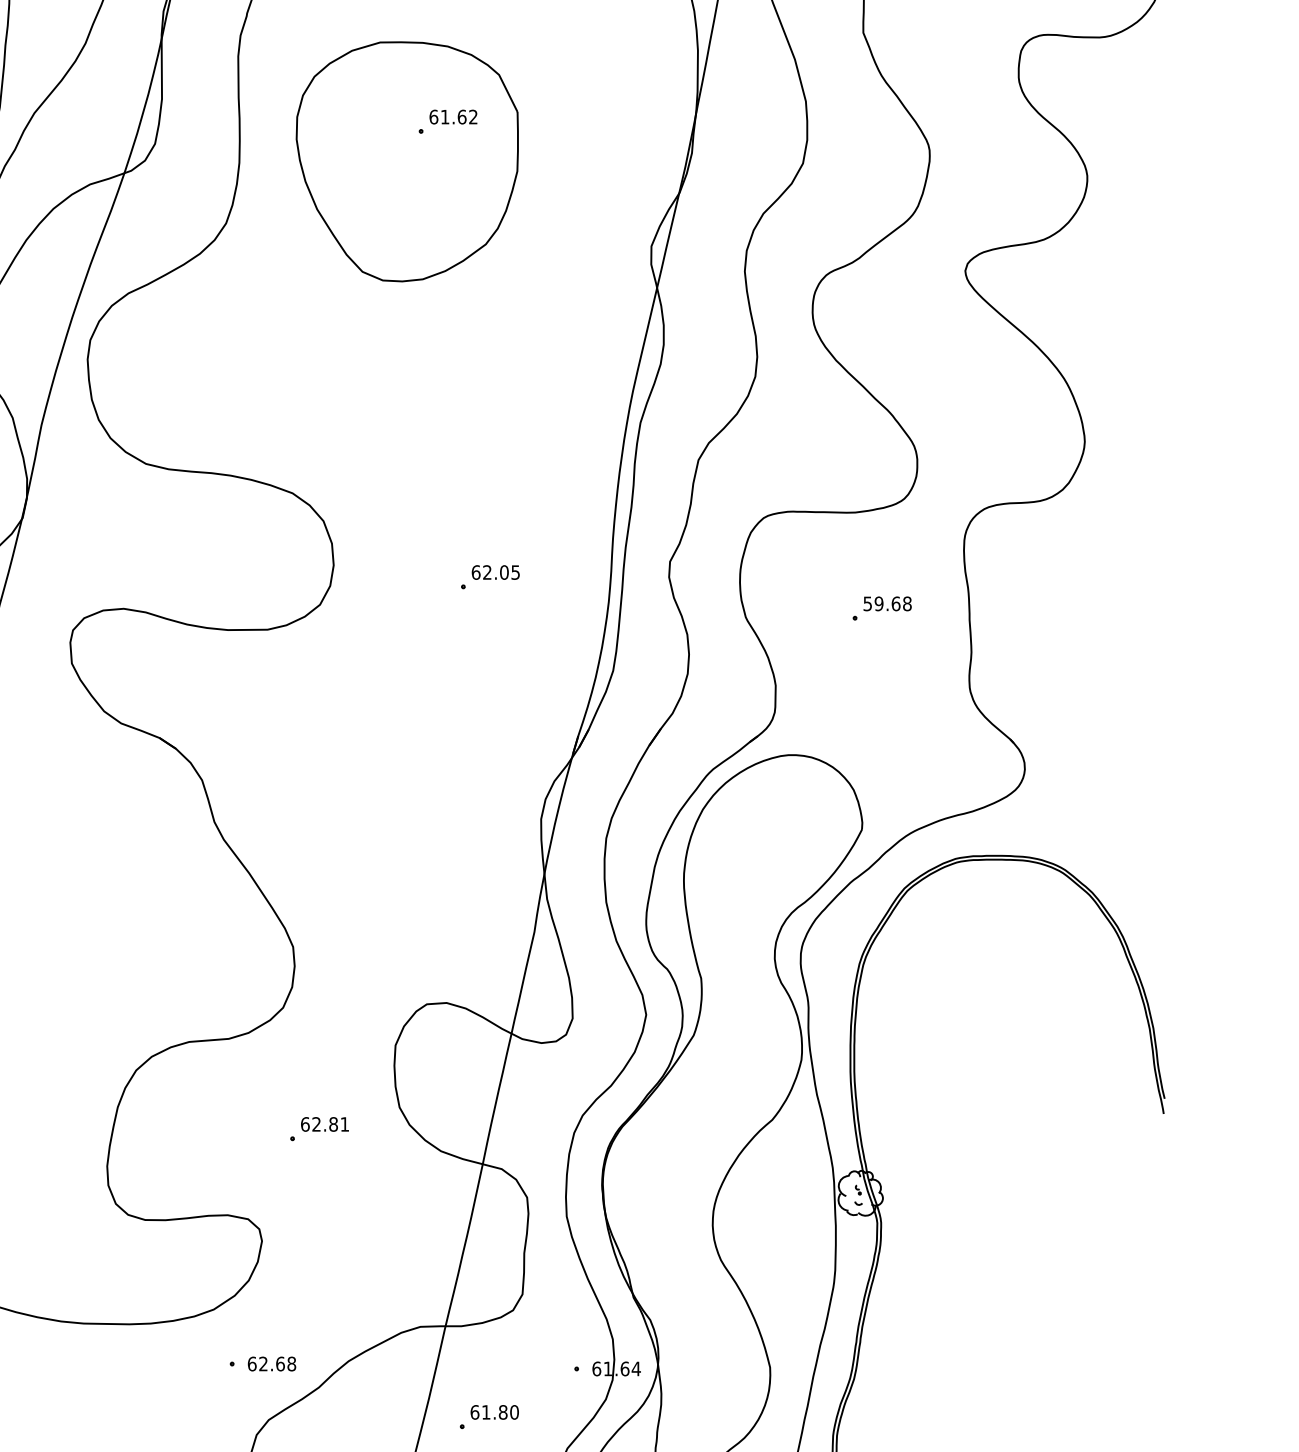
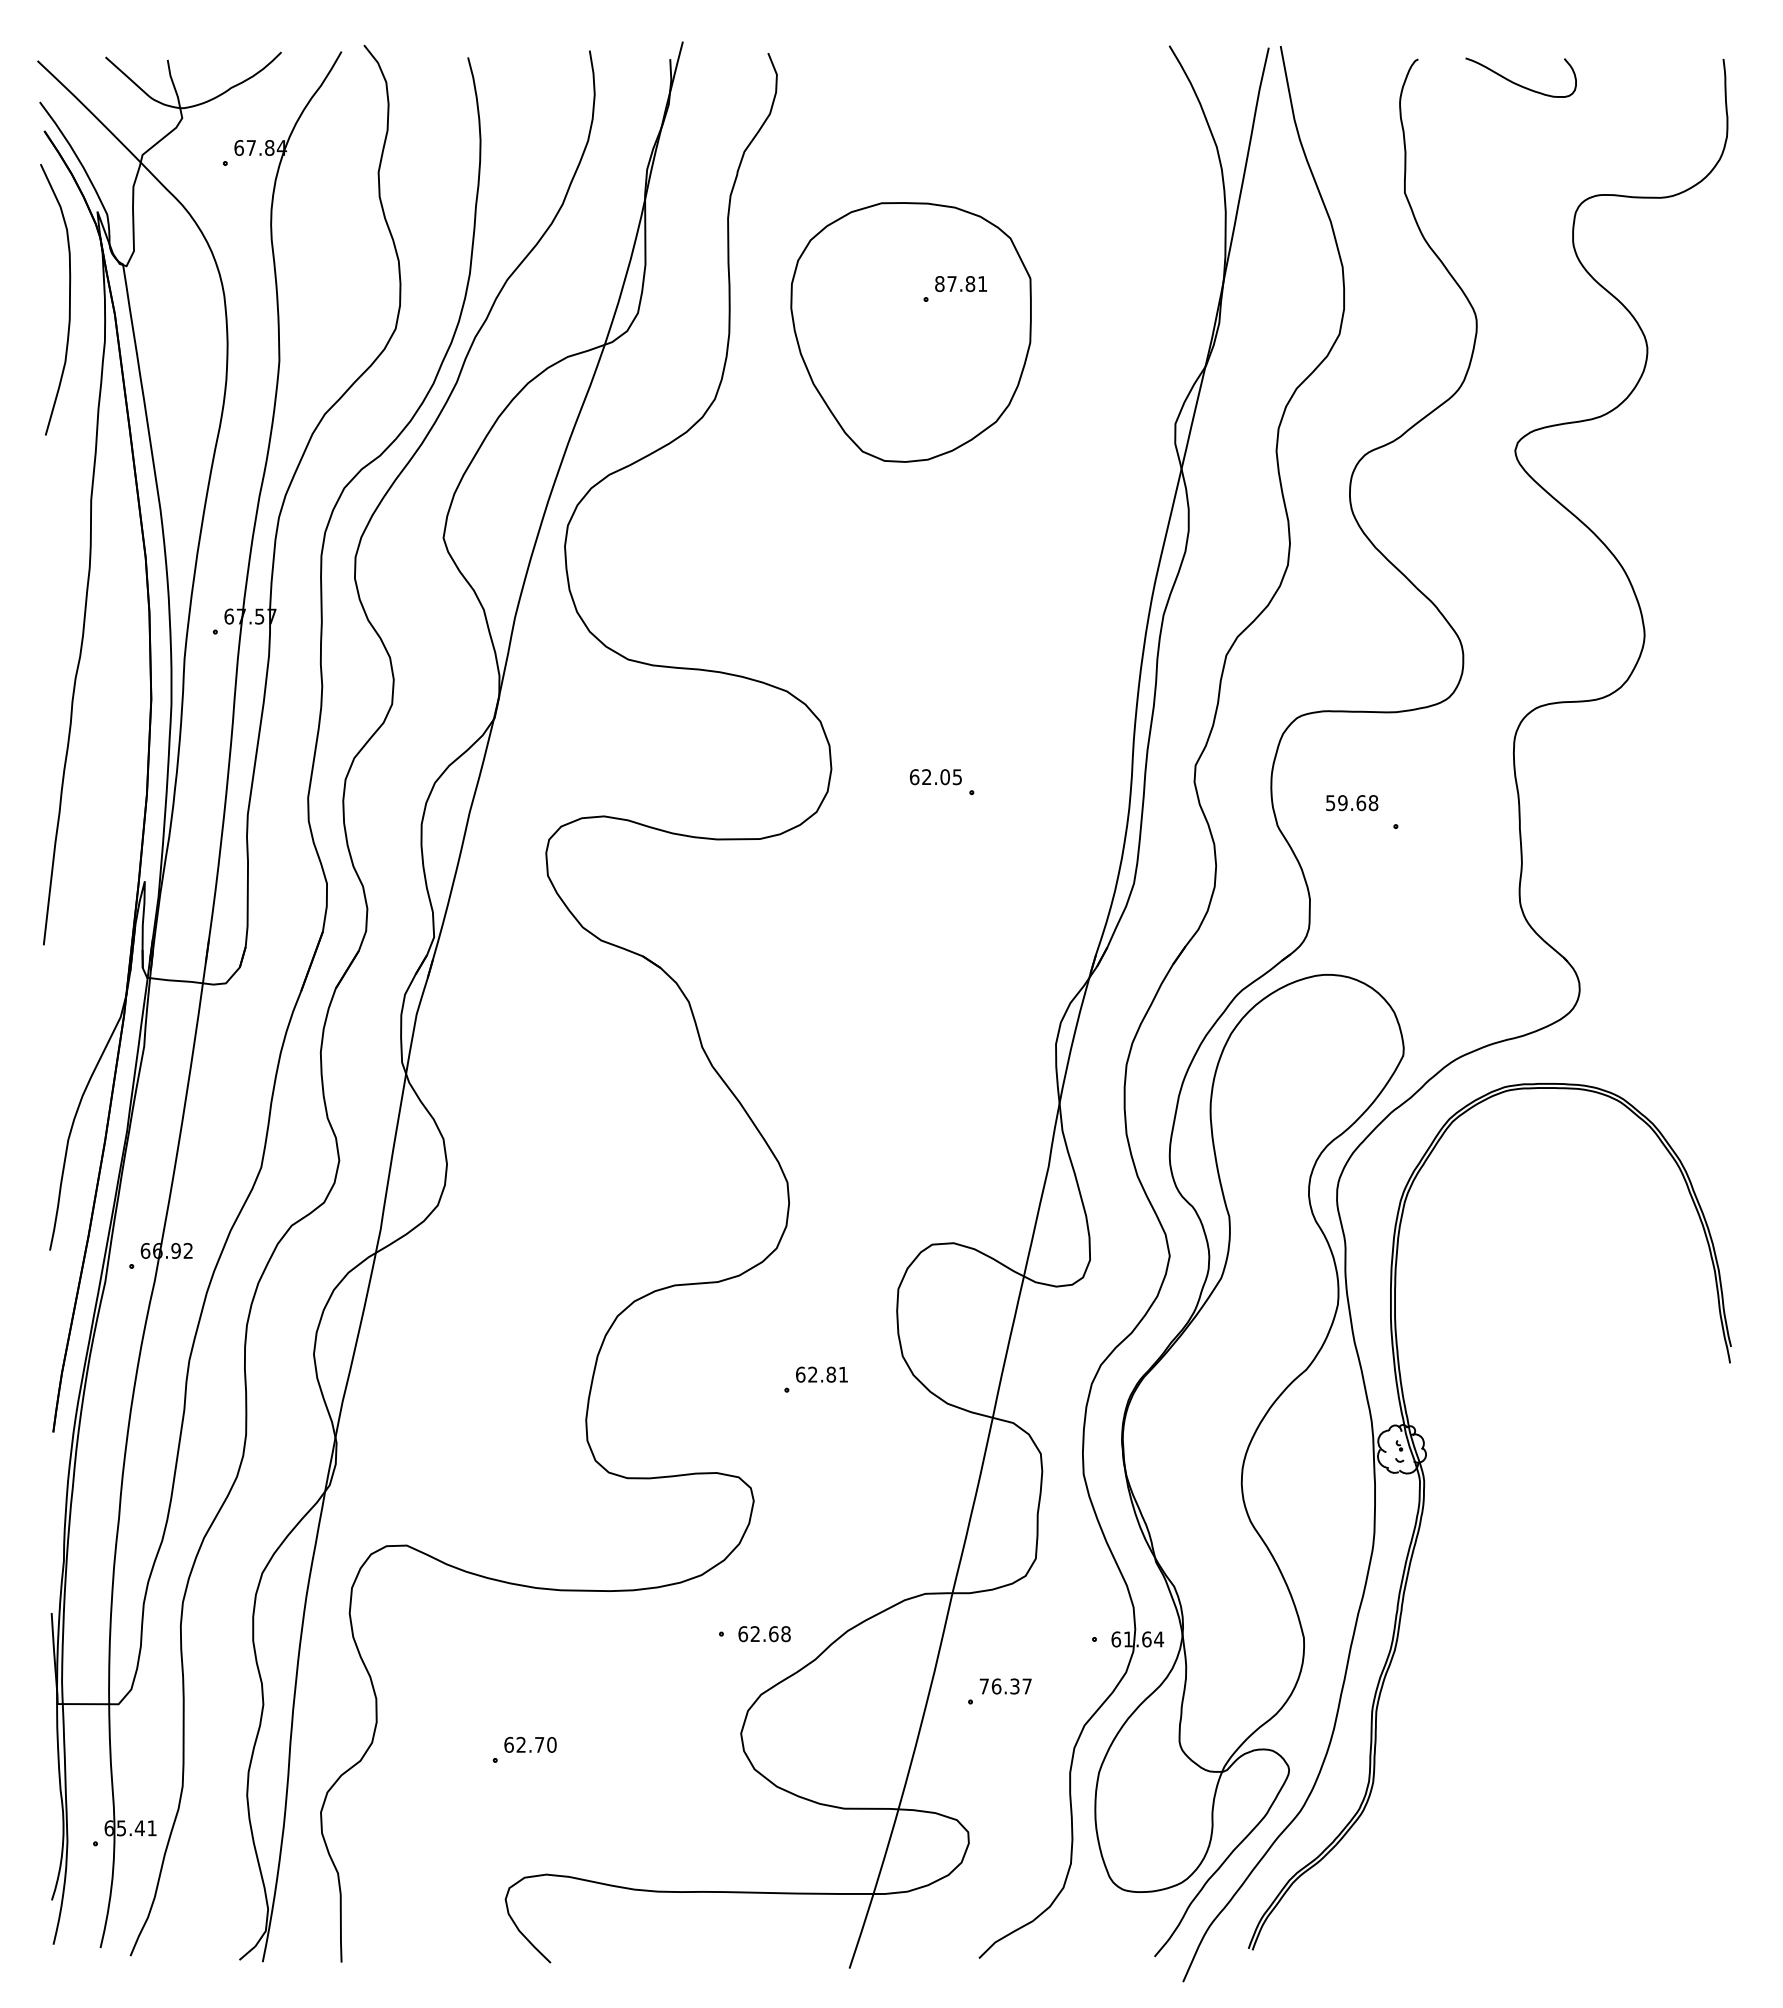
text: (452, 116) -> (960, 283), 61.62 -> 87.81
text: (495, 572) -> (935, 777), moved
text: (887, 604) -> (1352, 803), moved
text: (494, 1412) -> (1005, 1686), 61.80 -> 76.37

